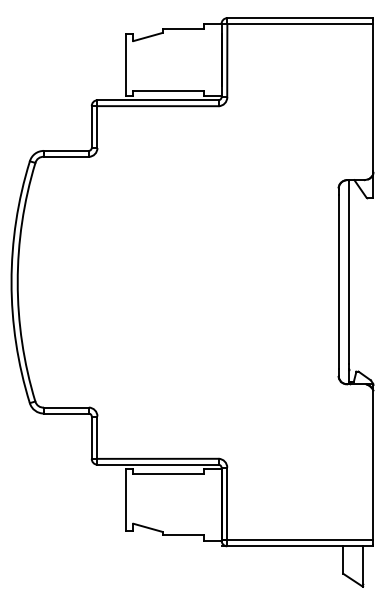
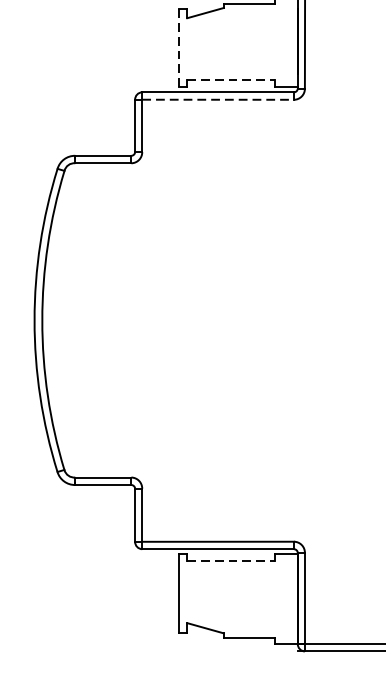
line: (126, 64) -> (178, 47), solid -> dashed
line: (168, 90) -> (231, 80), solid -> dashed
line: (158, 106) -> (218, 100), solid -> dashed
line: (168, 474) -> (231, 561), solid -> dashed

